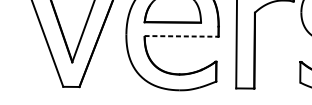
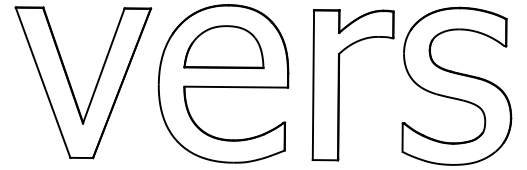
line: (181, 36) -> (236, 87), dashed -> solid

